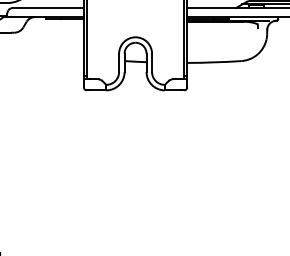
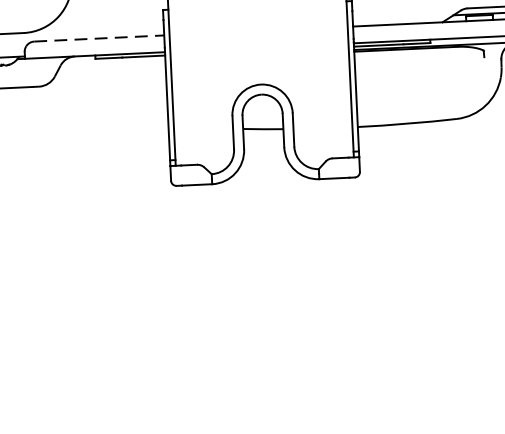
line: (48, 8) -> (99, 39), solid -> dashed

